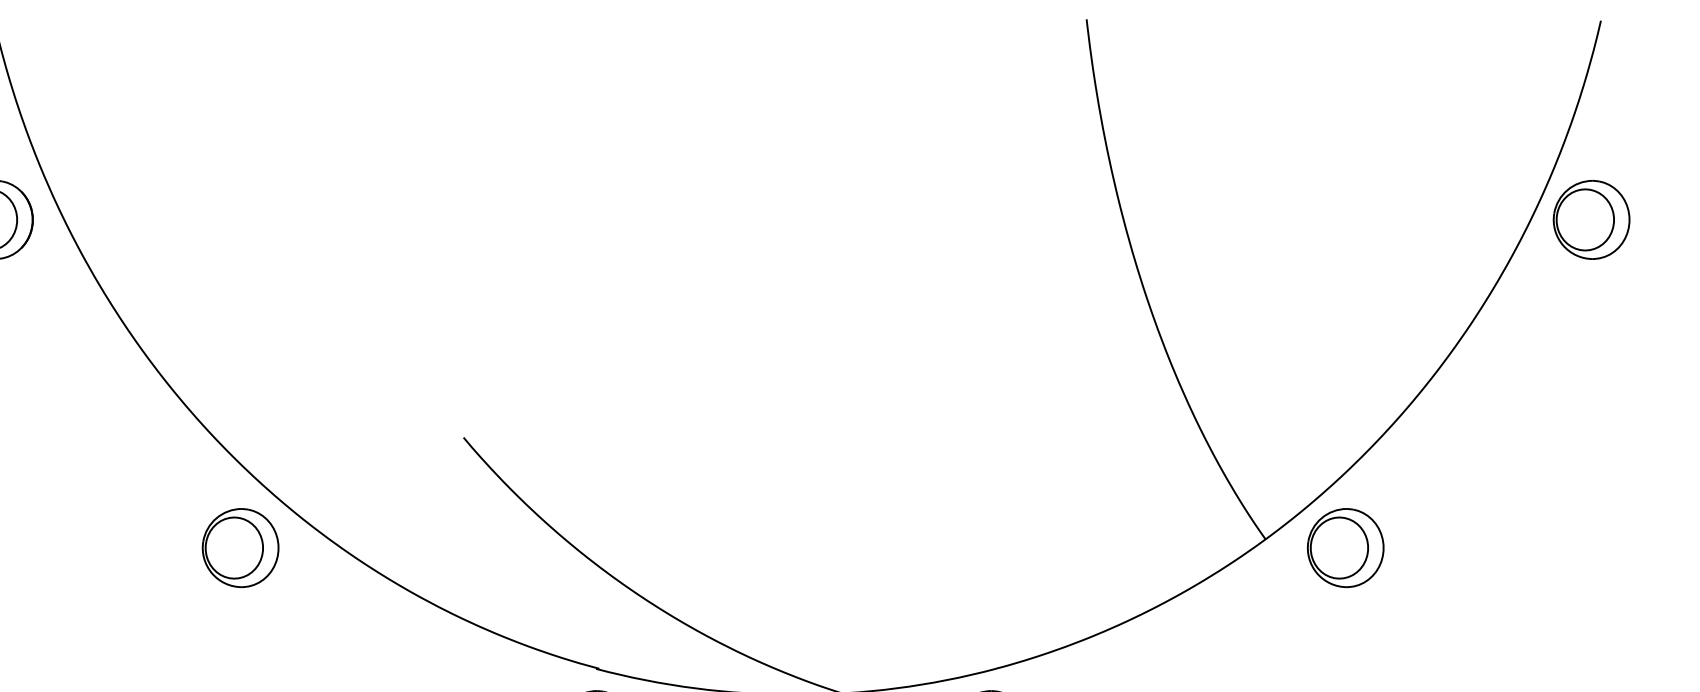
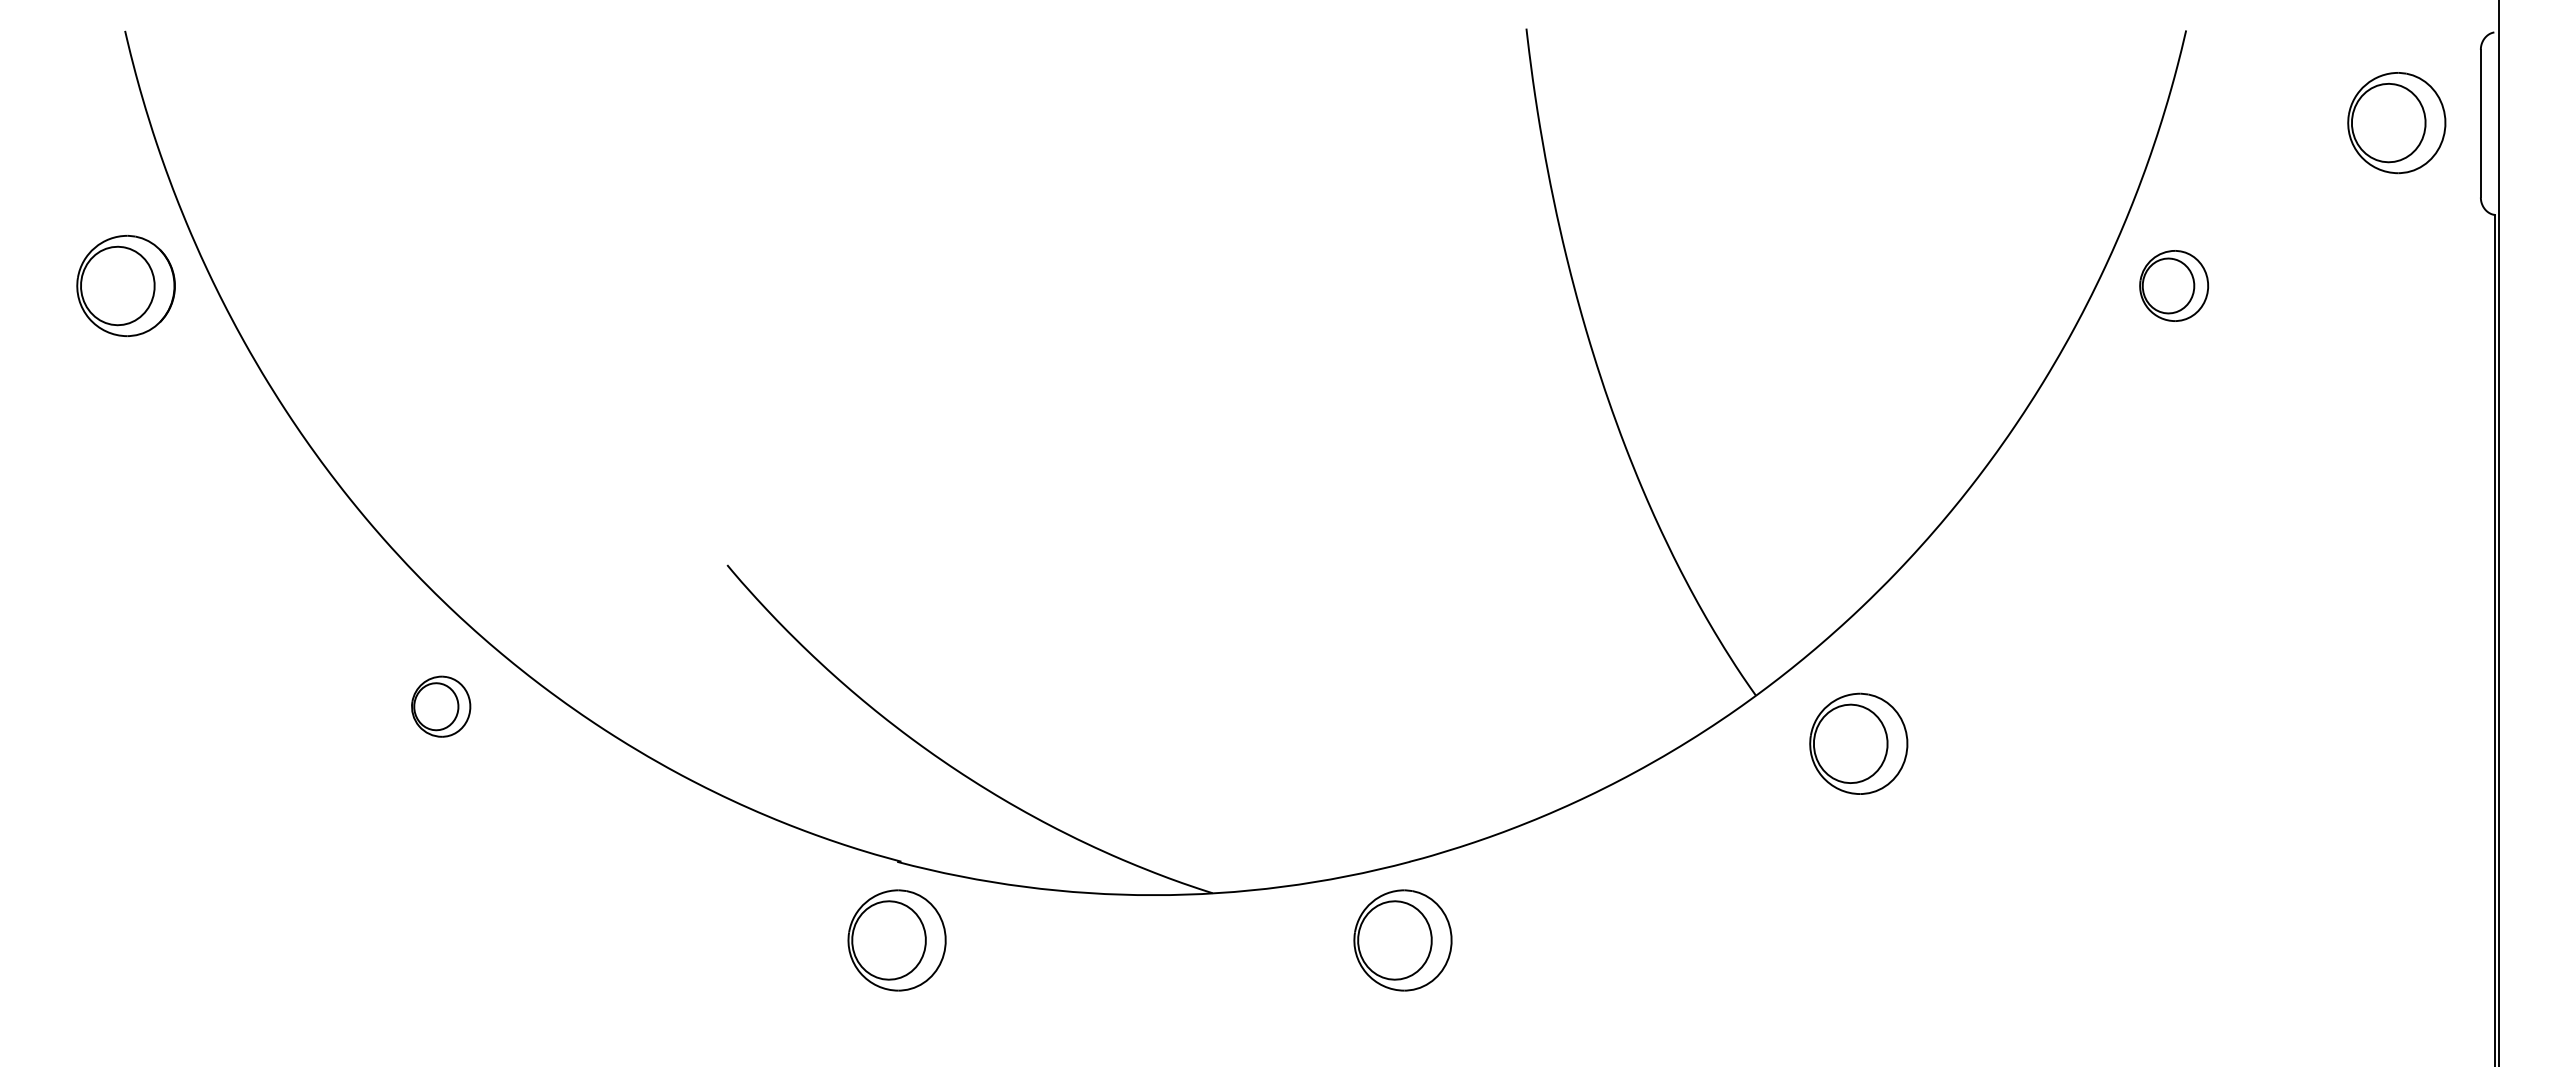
part: (1591, 219) -> (2173, 285), size x0.7
part: (240, 547) -> (440, 706), size x0.6
part: (1345, 547) -> (1858, 743), moved

